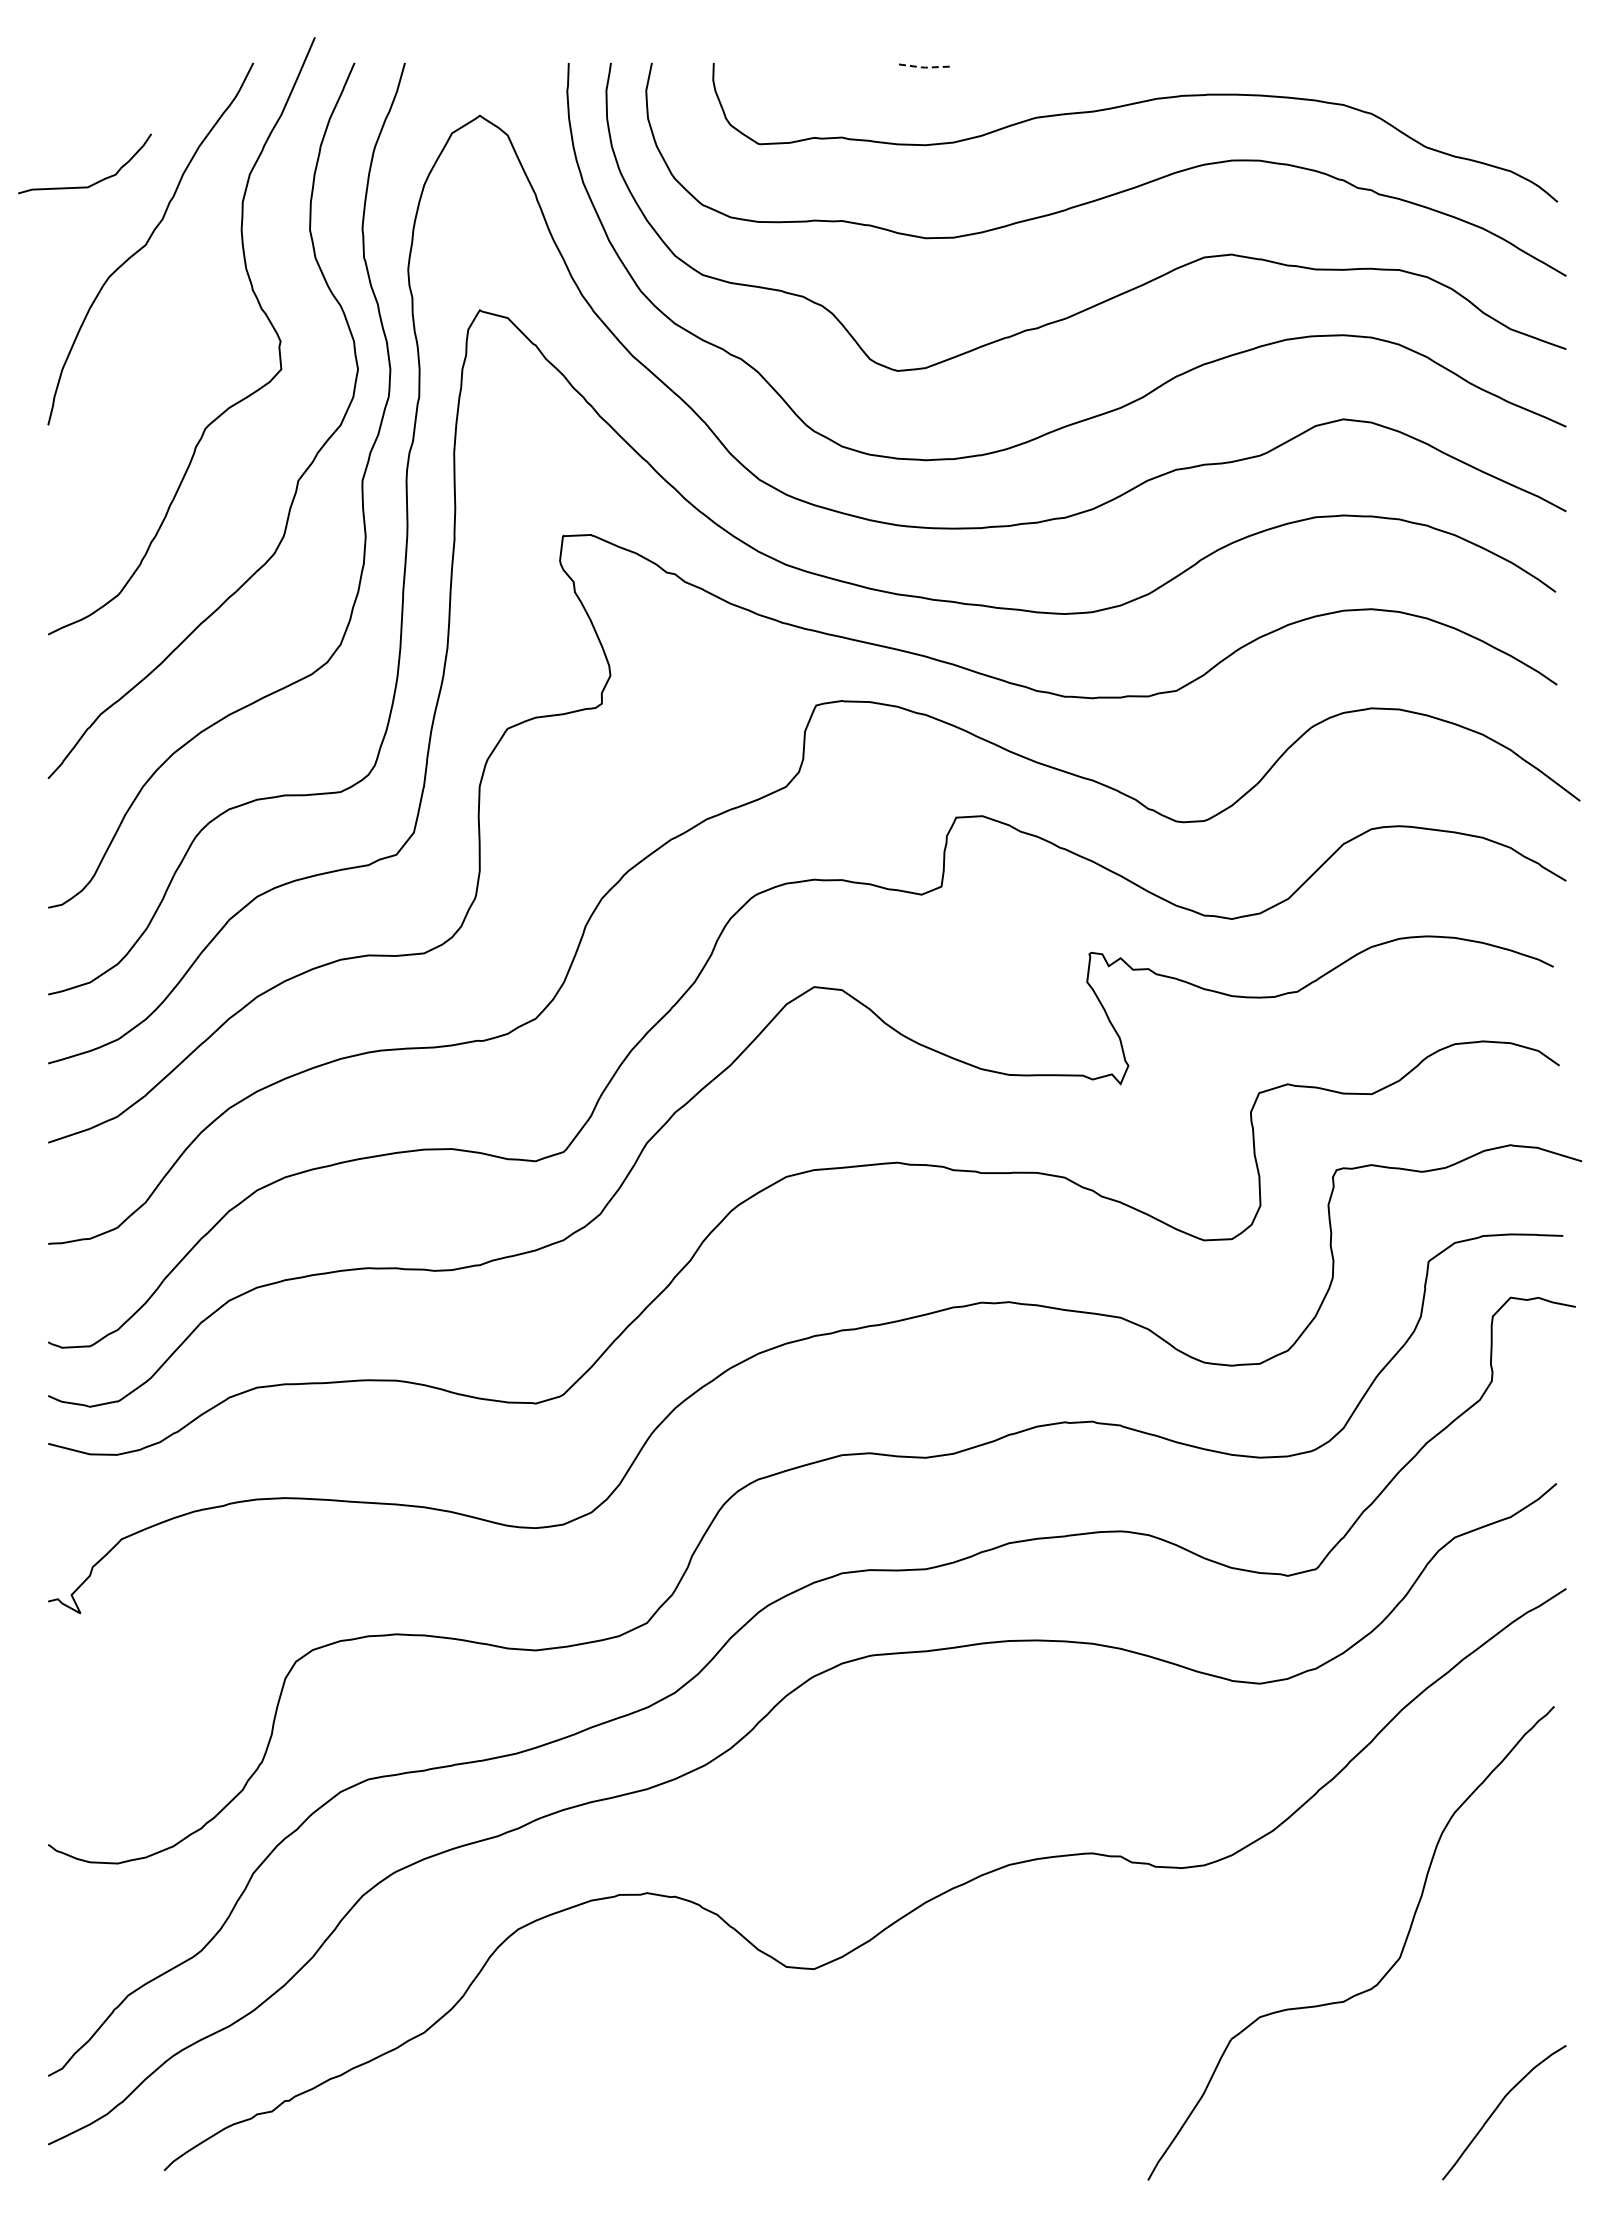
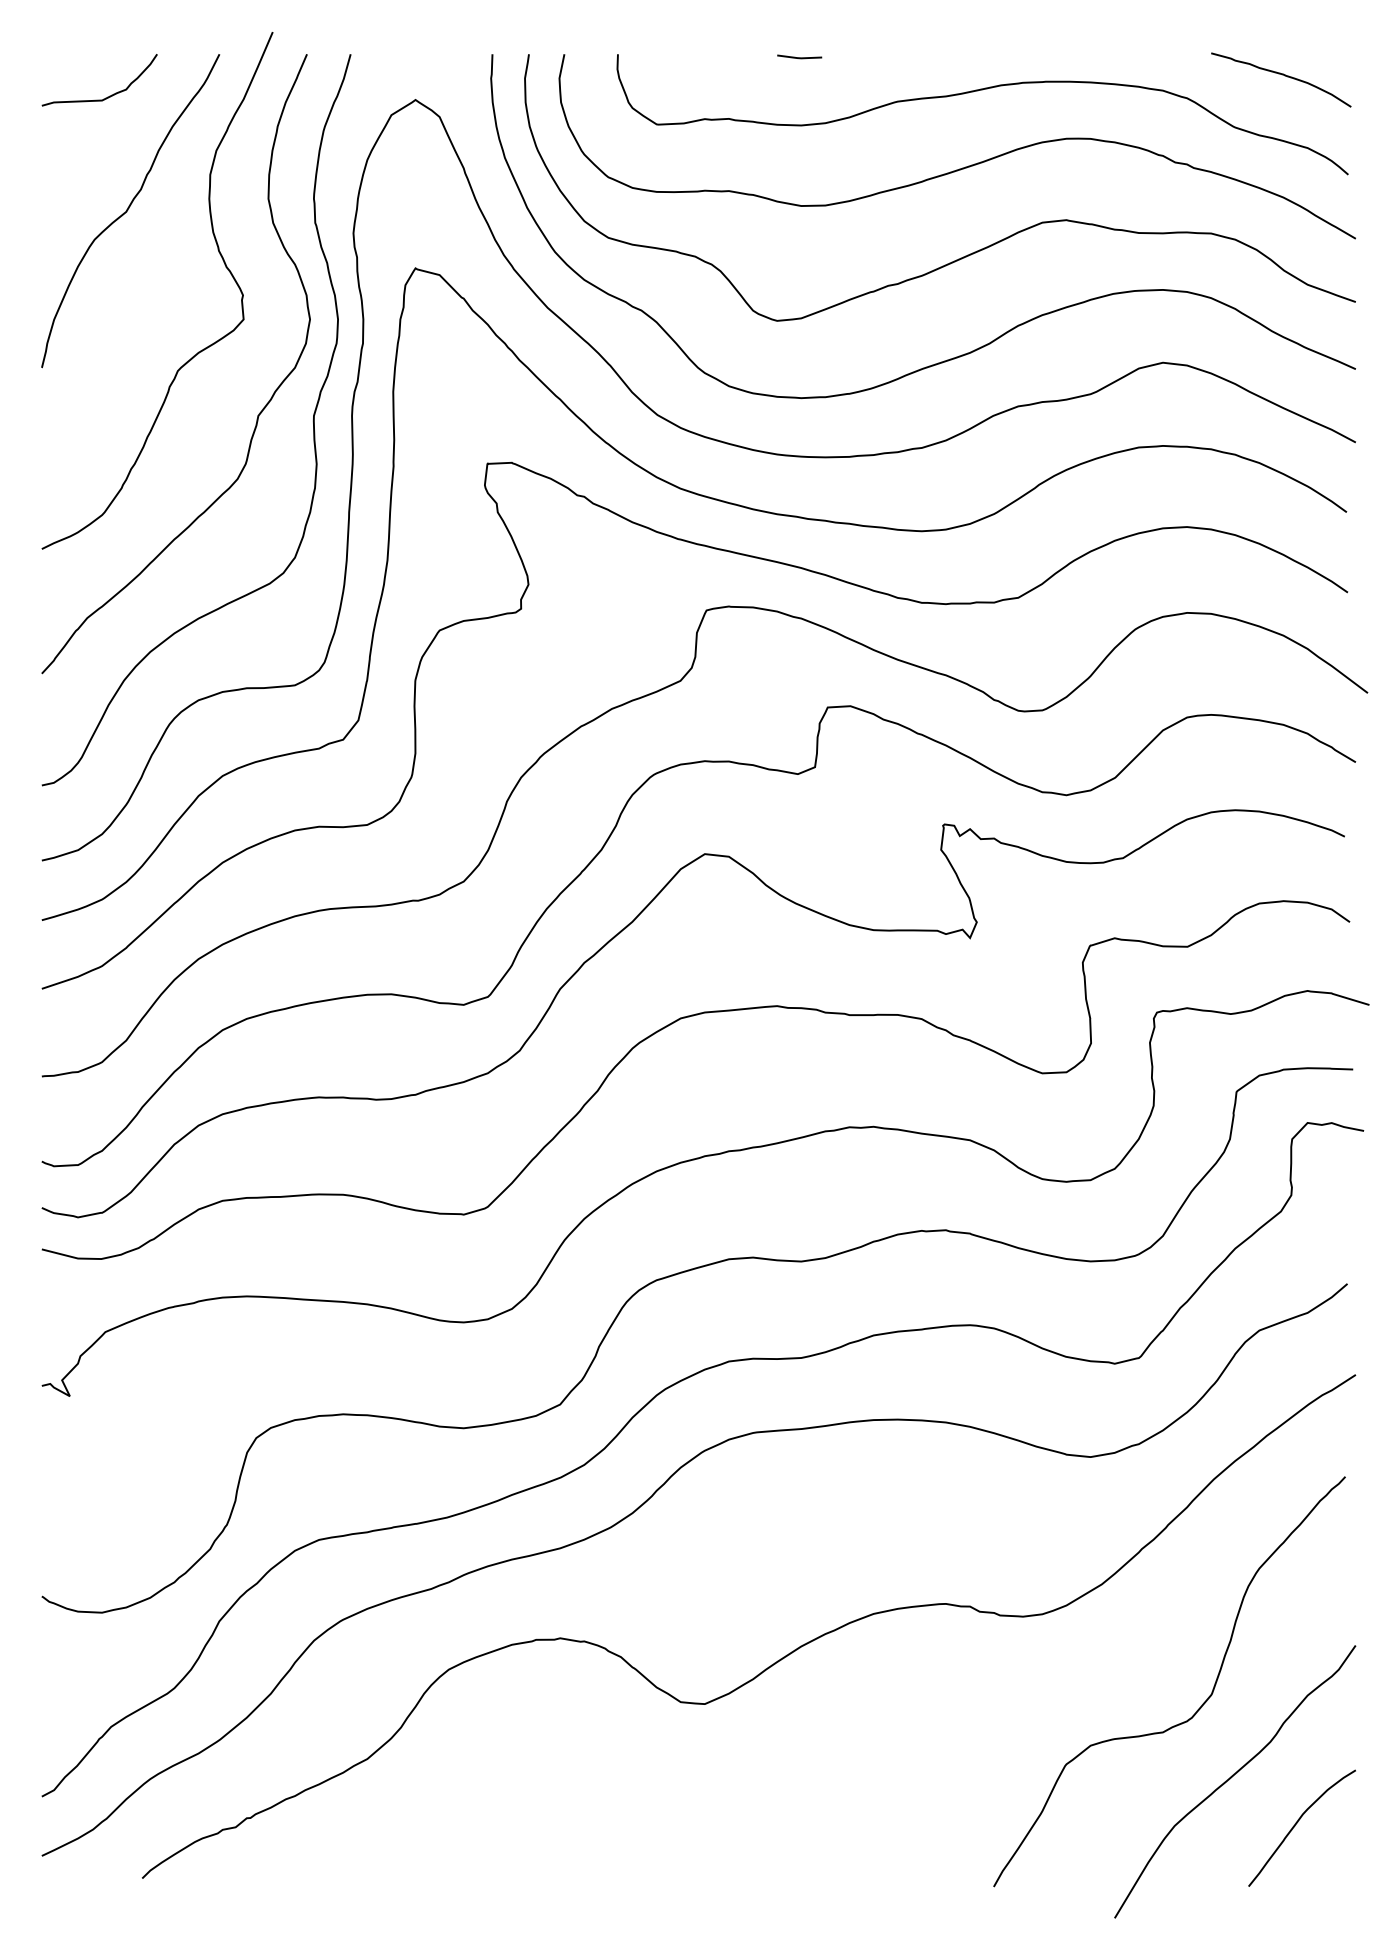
line: (923, 67) -> (799, 58), dashed -> solid
curve: (1482, 87) -> (1283, 75), added
curve: (93, 183) -> (107, 97), moved
curve: (1424, 2053) -> (1233, 1777), added

